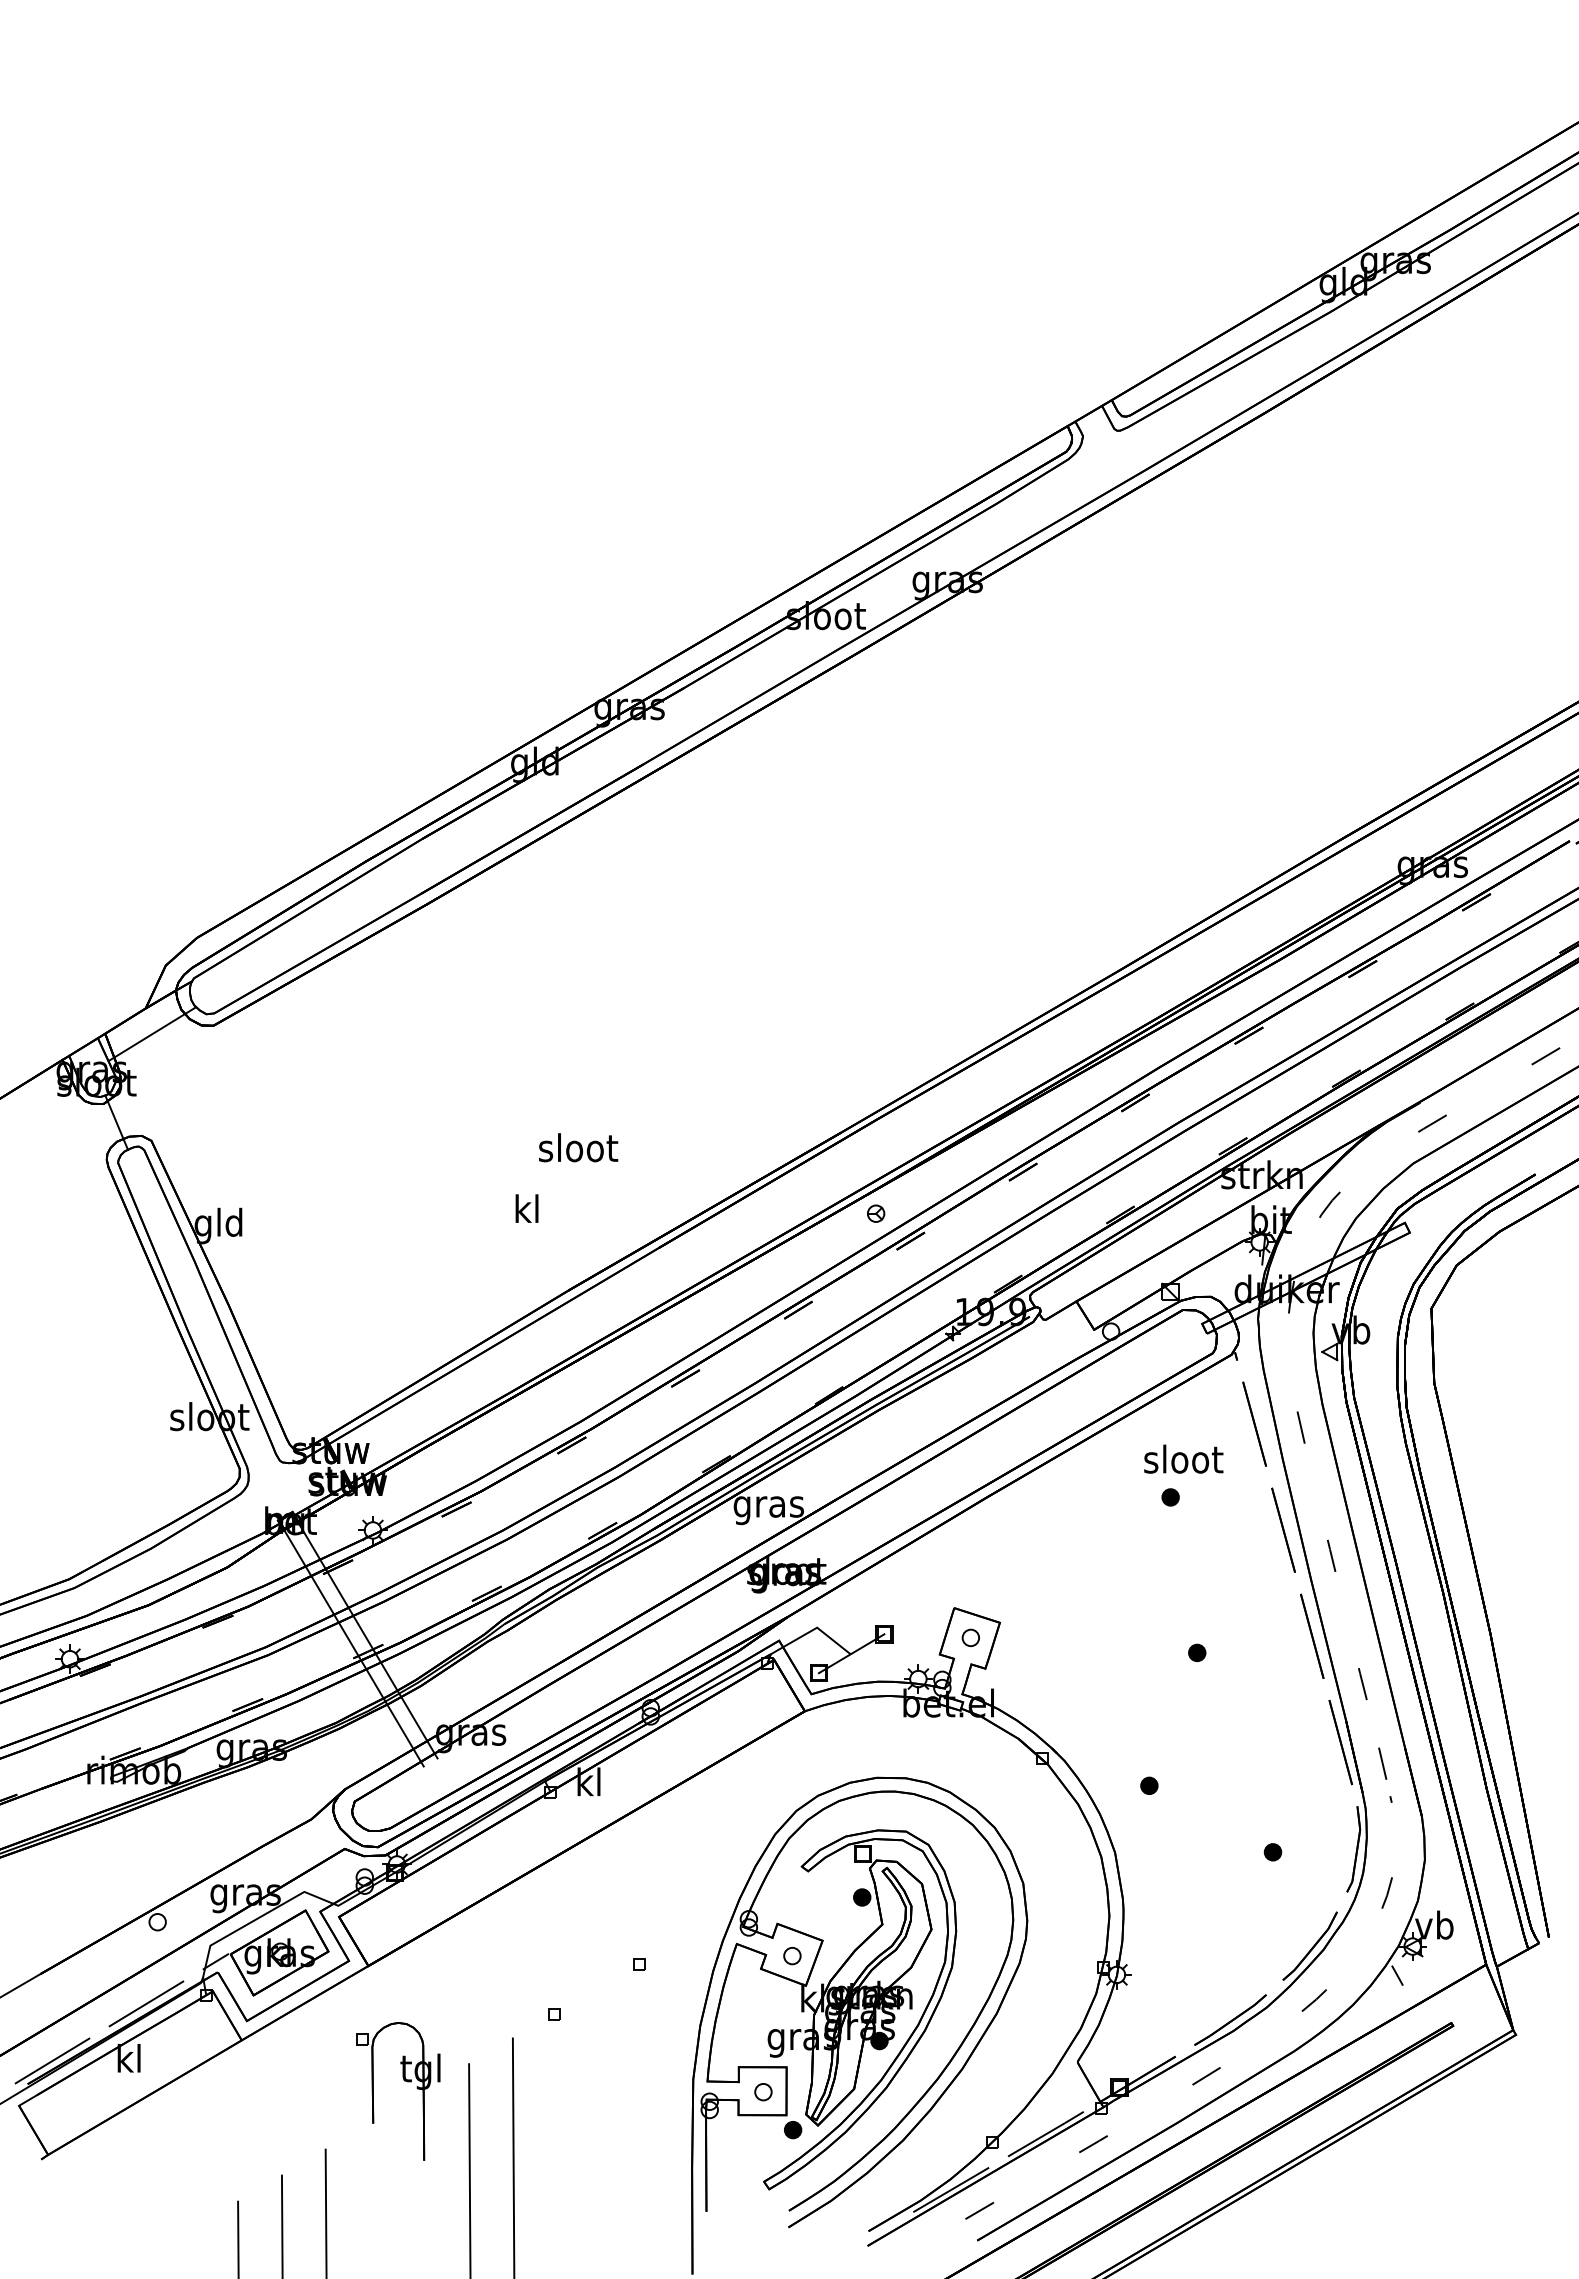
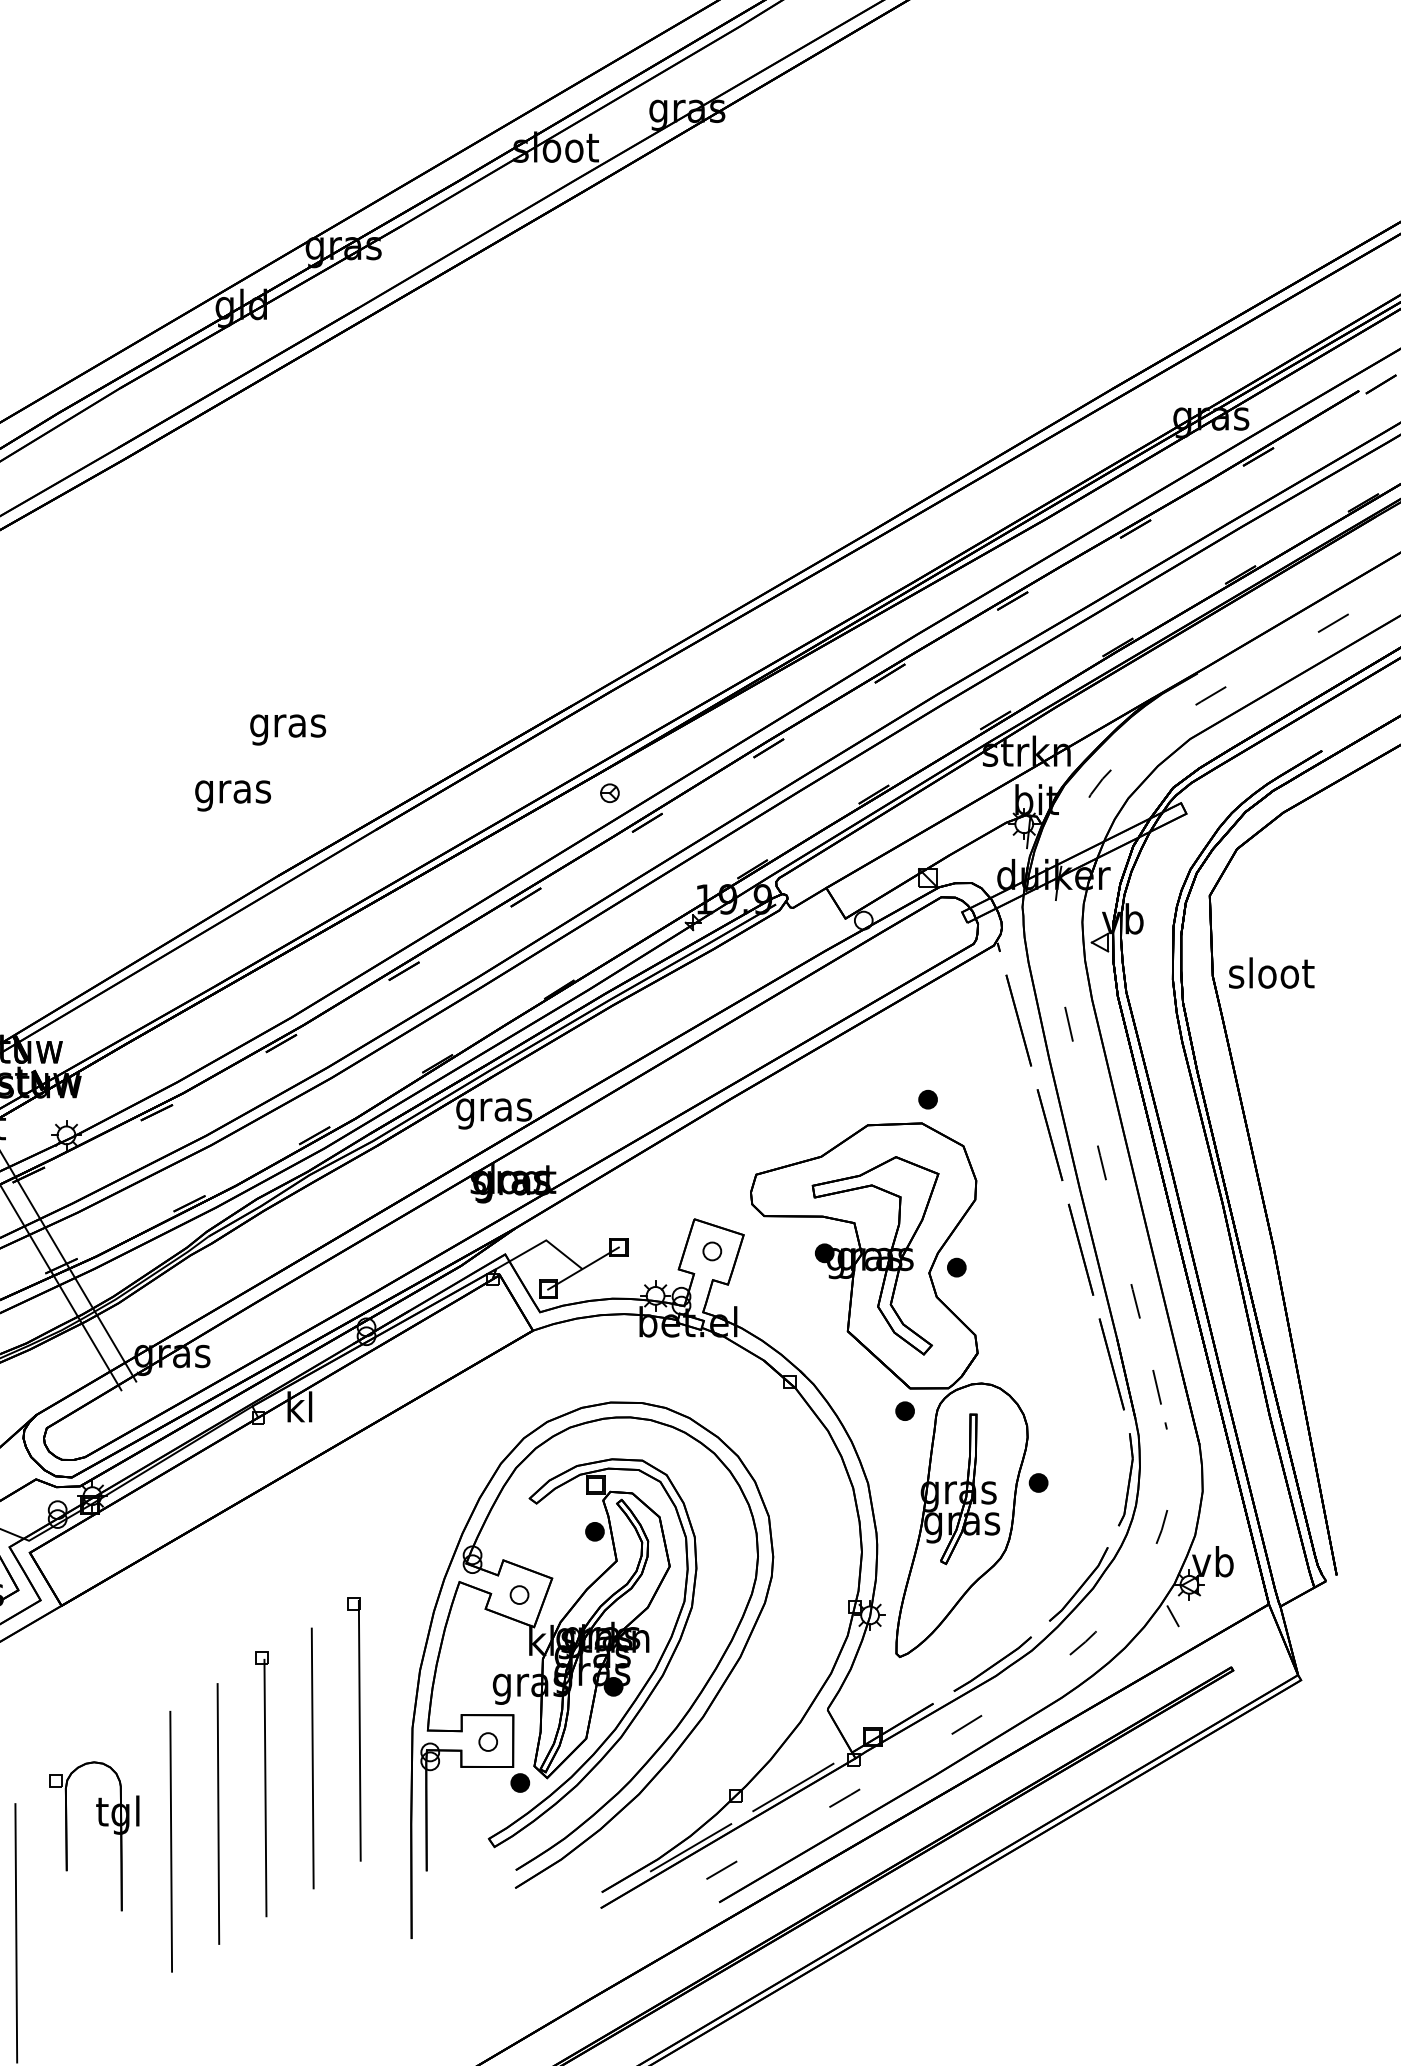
text: (578, 1151) -> (288, 726), sloot -> gras
text: (527, 1212) -> (233, 791), kl -> gras
text: (1183, 1458) -> (1271, 972), moved
part: (1143, 1756) -> (898, 1379), added
part: (404, 2081) -> (100, 1825), moved
line: (644, 2081) -> (359, 1730), added
line: (600, 2107) -> (312, 1758), added
line: (557, 2134) -> (265, 1787), added

